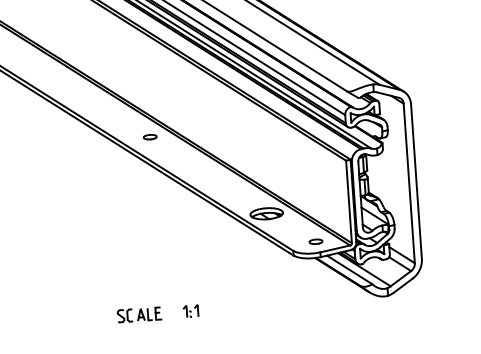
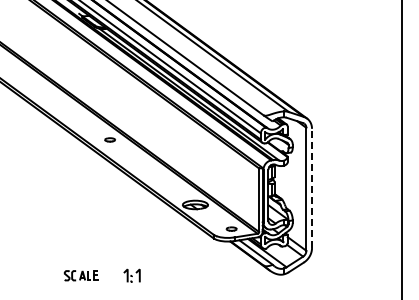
line: (417, 181) -> (312, 188), solid -> dashed
part: (190, 311) -> (131, 275), size x1.4
part: (138, 314) -> (80, 275), moved

